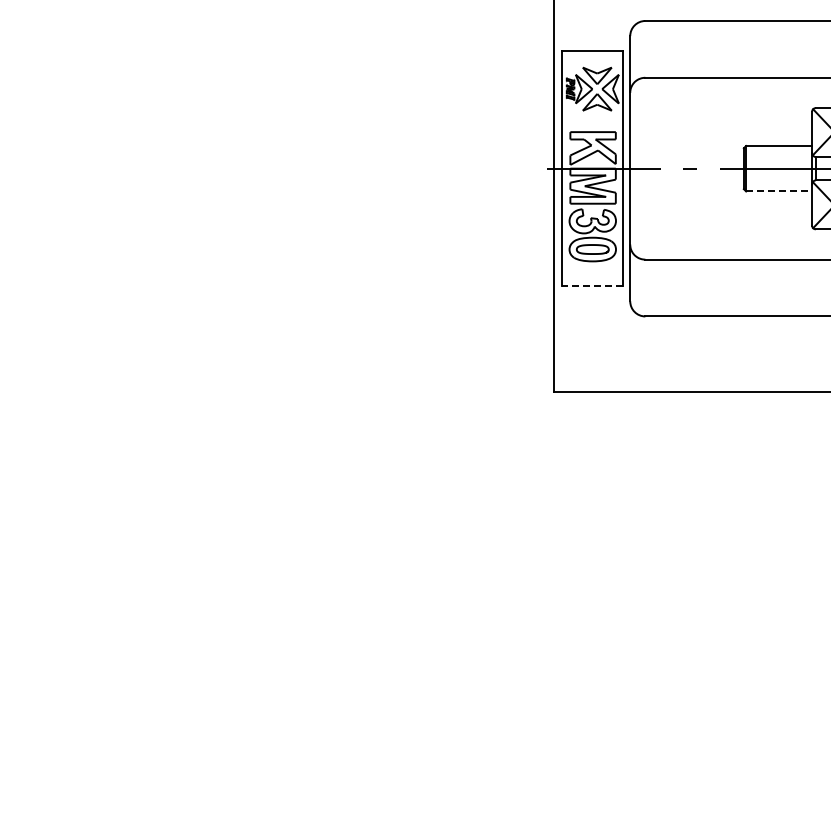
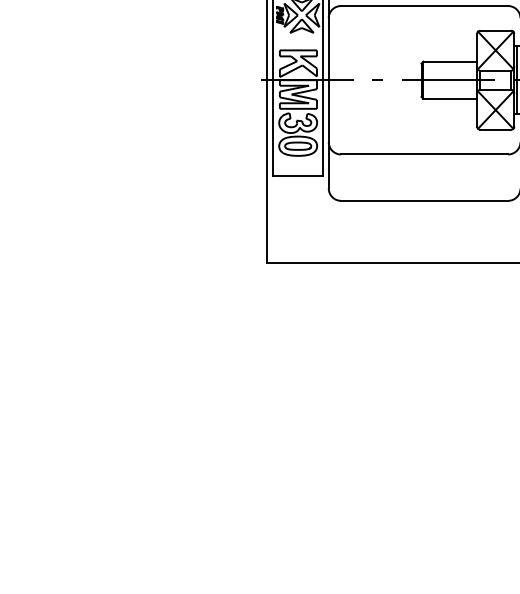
line: (779, 191) -> (450, 98), dashed -> solid
line: (591, 286) -> (297, 176), dashed -> solid

